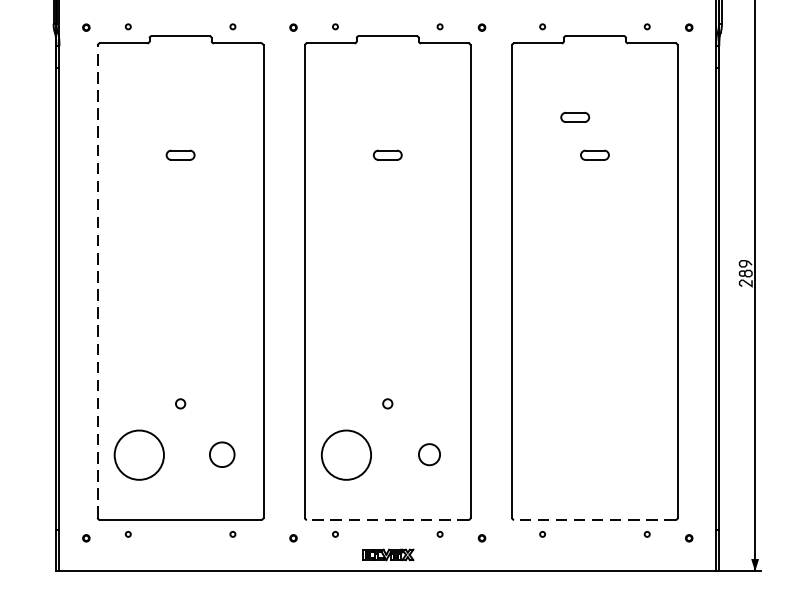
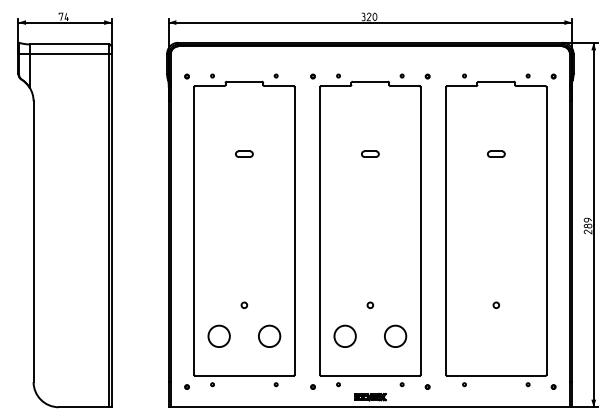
part: (575, 116) -> (484, 130), removed
line: (98, 282) -> (194, 231), dashed -> solid
circle: (593, 402) -> (495, 304), added
circle: (138, 453) -> (218, 335), size x0.71
circle: (221, 453) -> (269, 335), size x1.43
circle: (345, 453) -> (344, 335), size x0.71
circle: (429, 453) -> (395, 335), size x1.67
line: (386, 519) -> (369, 375), dashed -> solid
line: (593, 519) -> (495, 375), dashed -> solid

